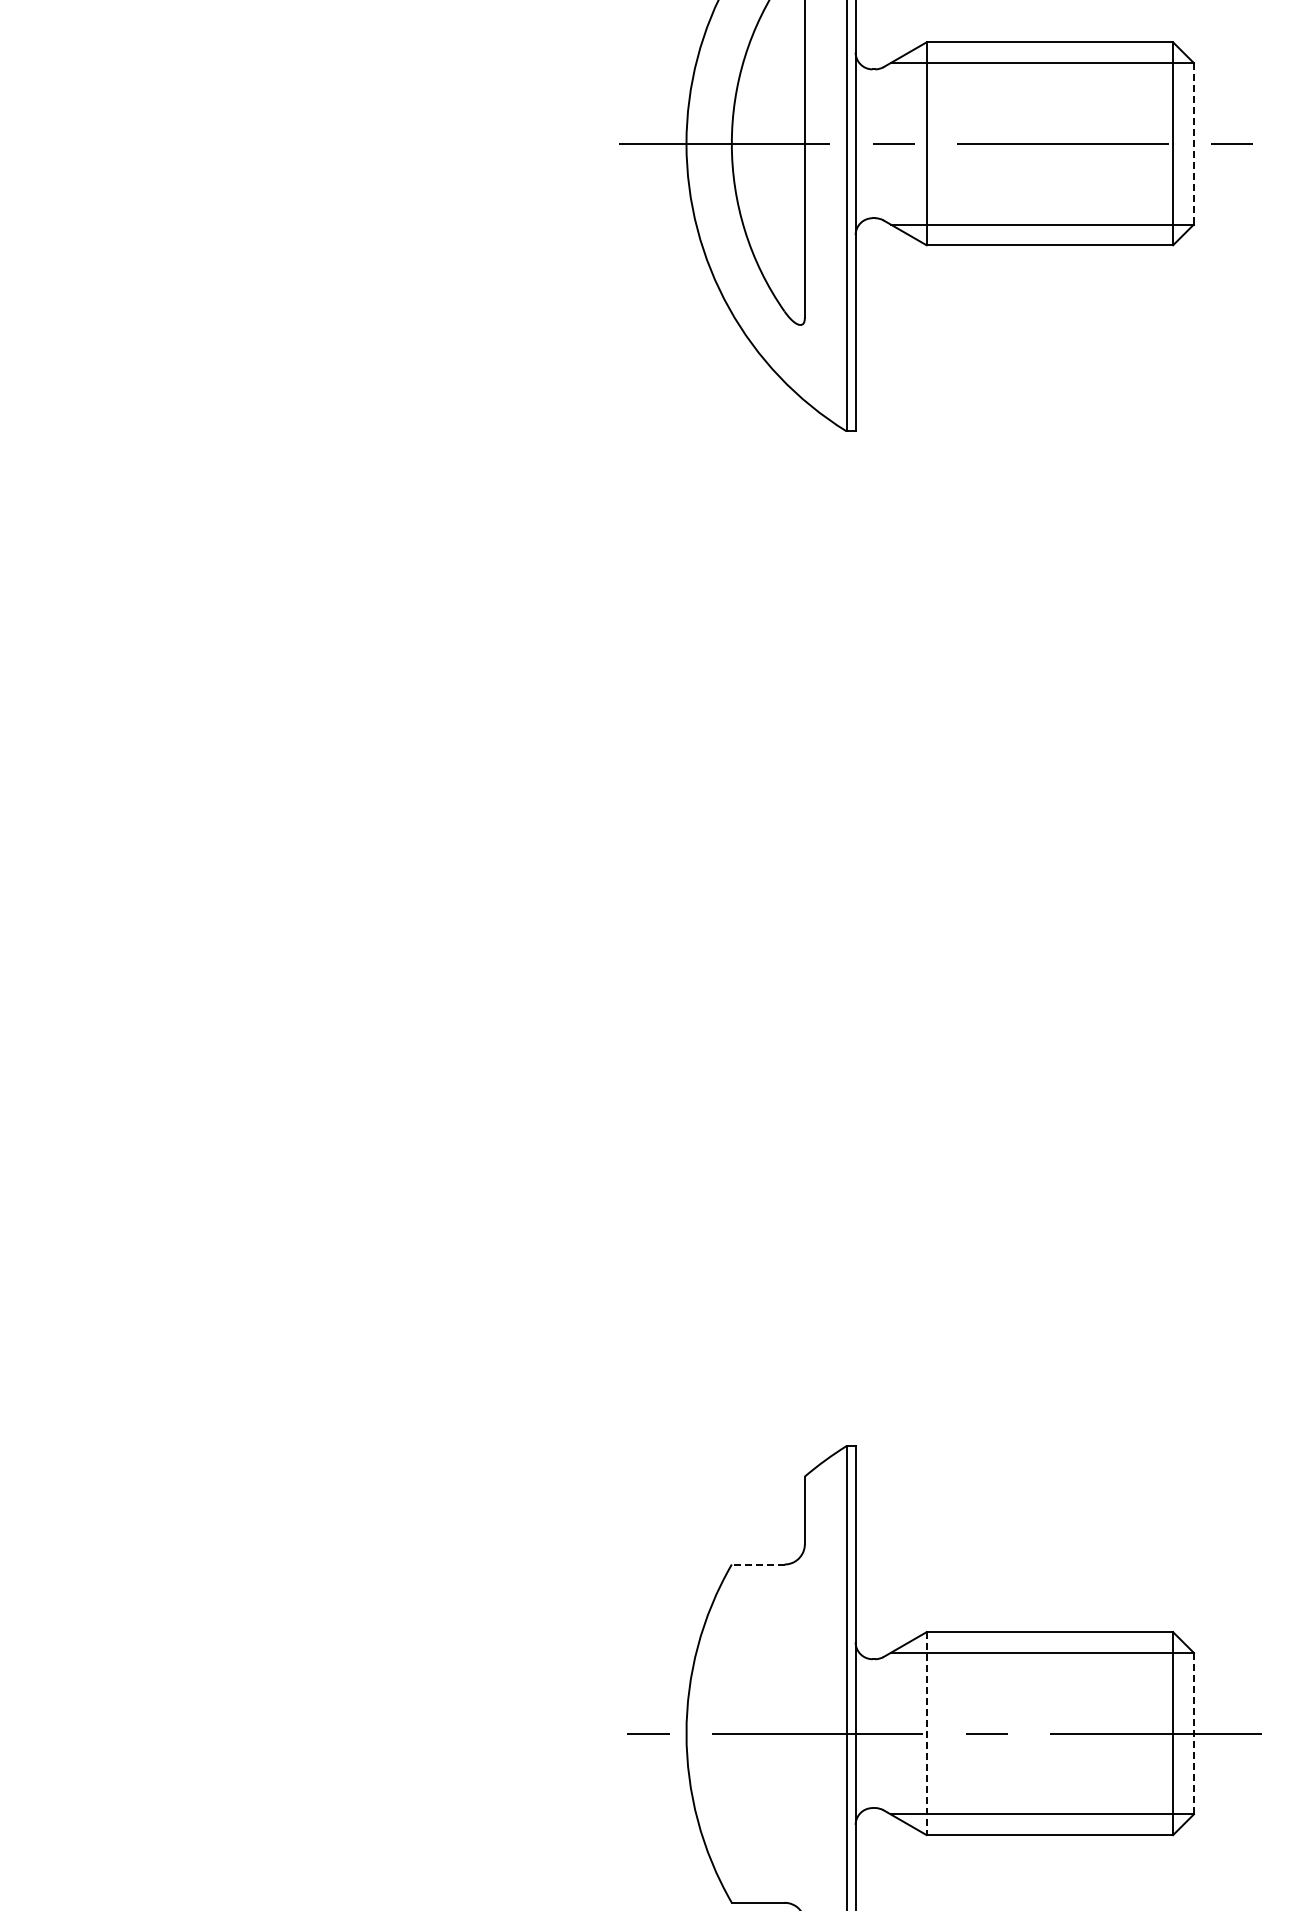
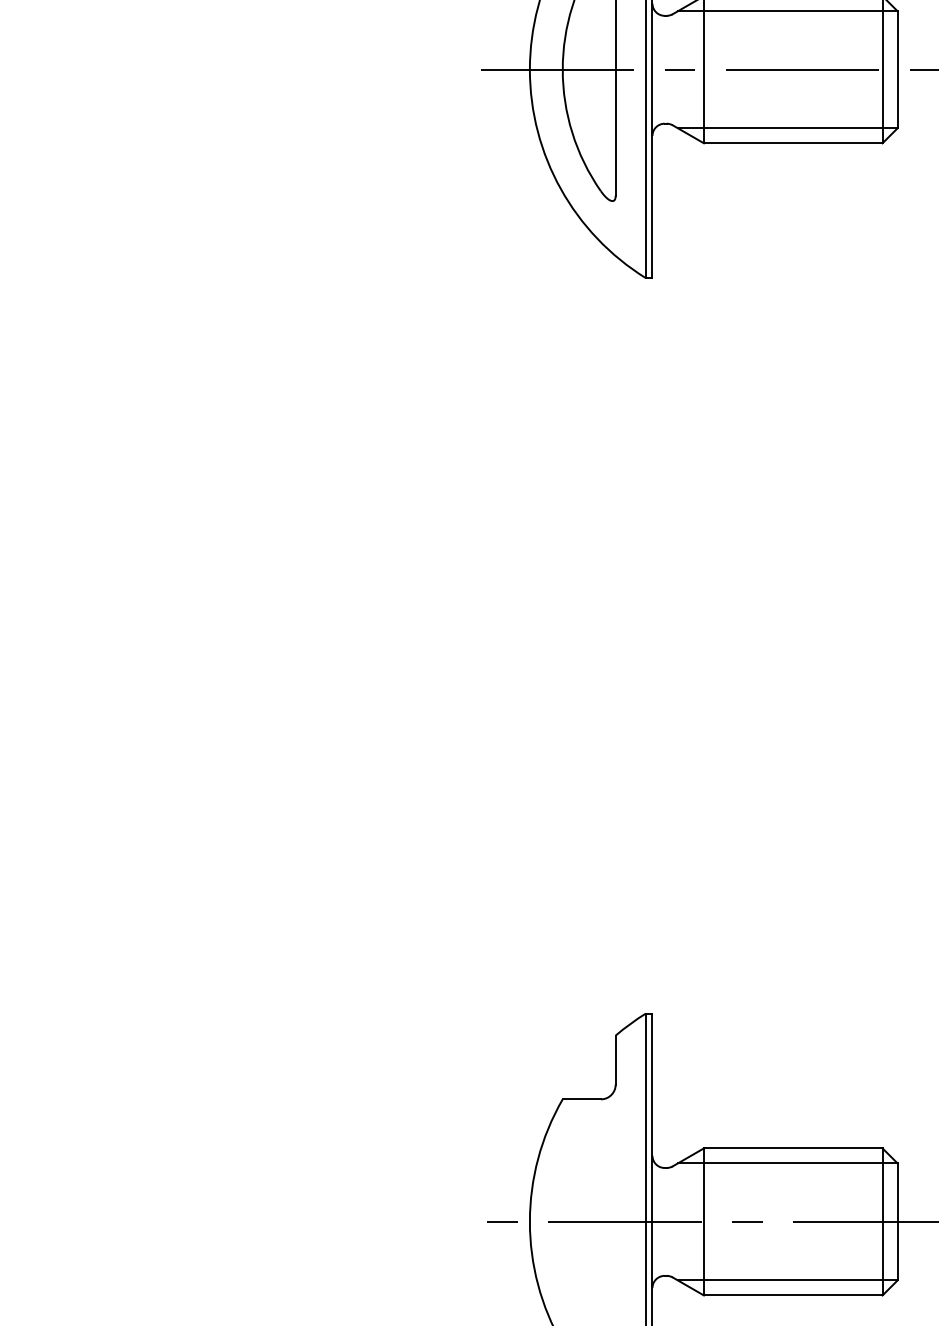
line: (1193, 143) -> (897, 69), dashed -> solid
line: (757, 1564) -> (581, 1099), dashed -> solid
line: (1193, 1733) -> (897, 1221), dashed -> solid
line: (926, 1734) -> (703, 1222), dashed -> solid

